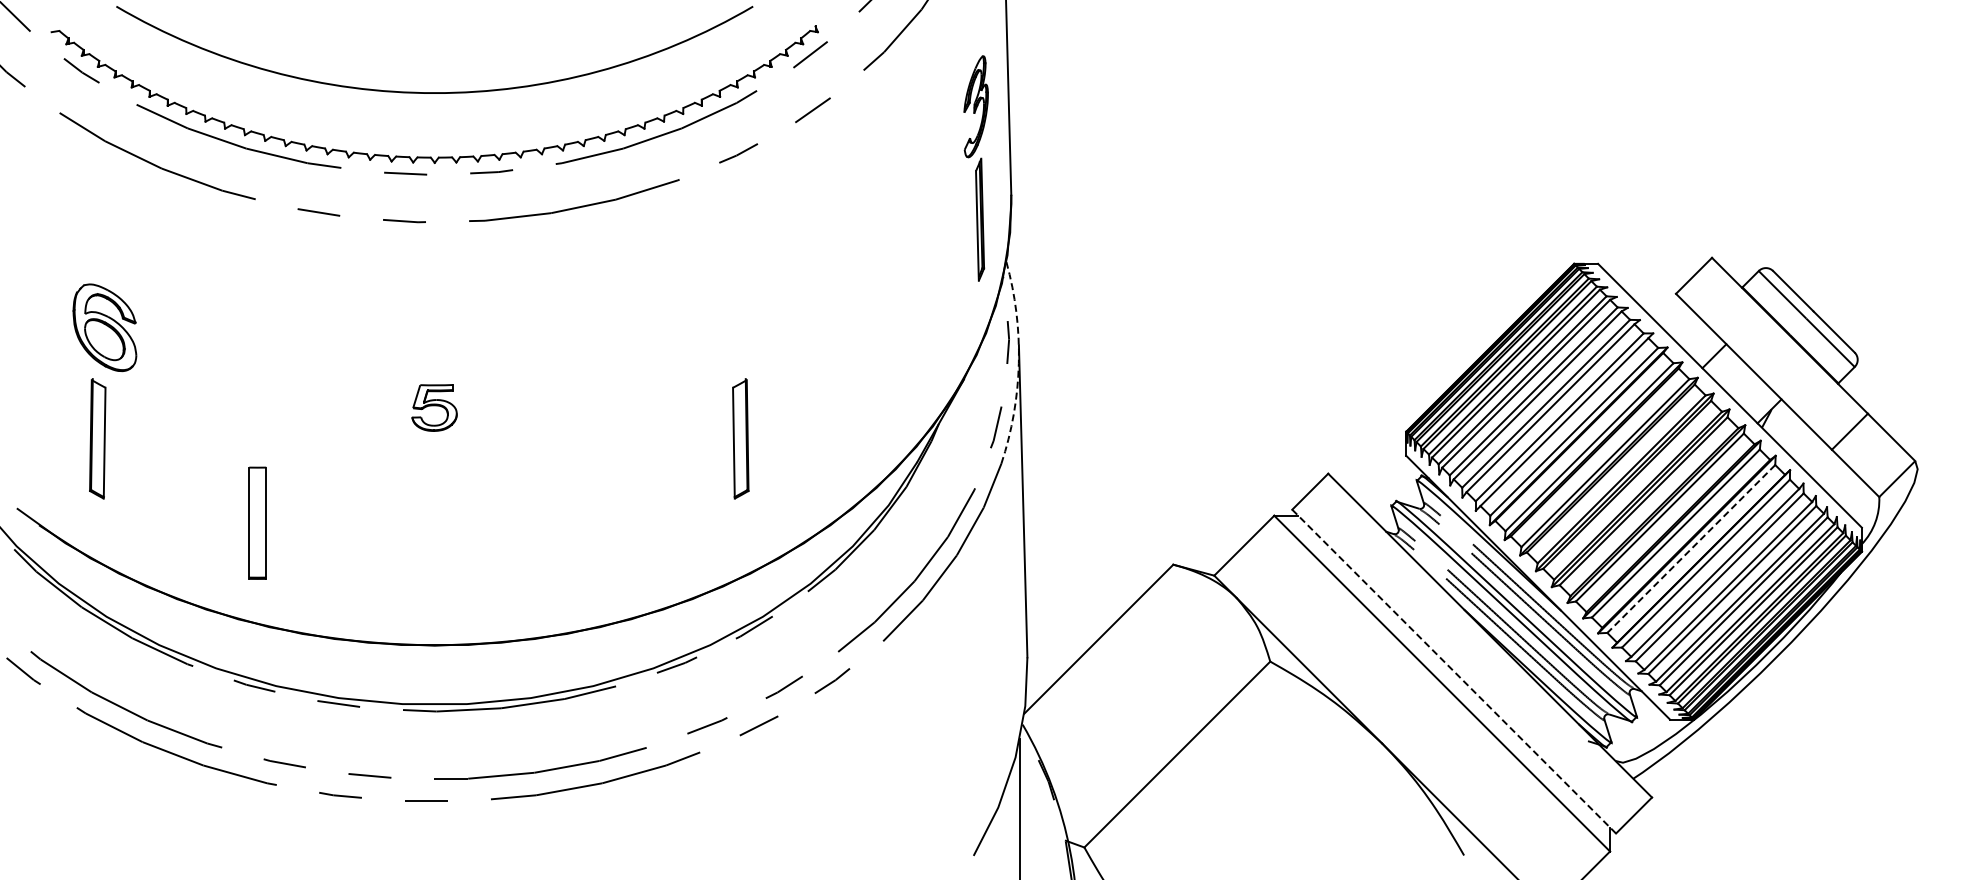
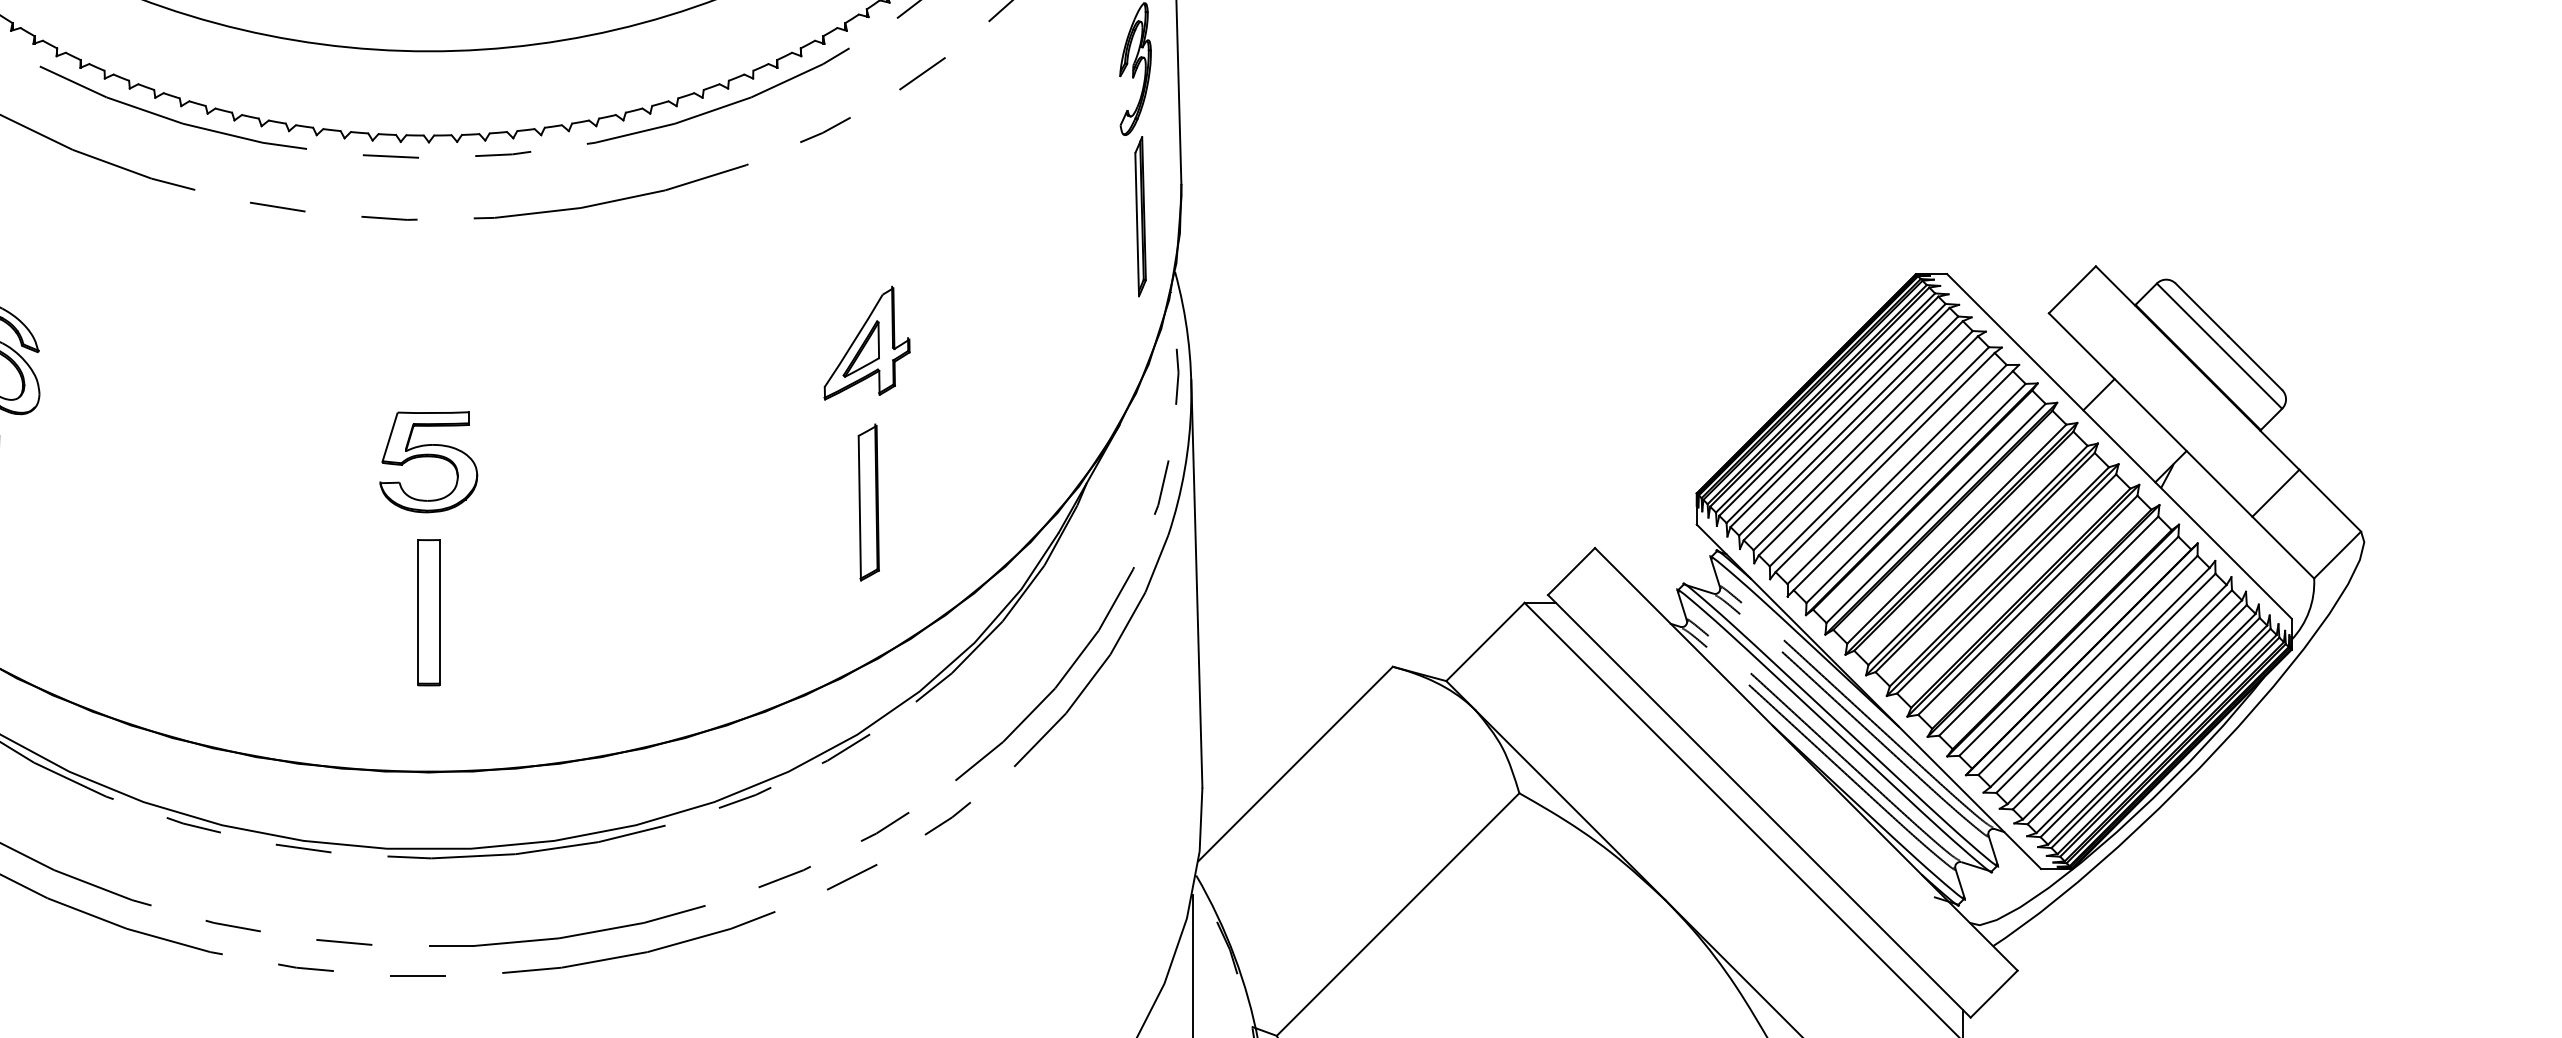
part: (770, 316) -> (867, 342), added
arc: (1018, 363) -> (1190, 404), dashed -> solid
part: (434, 407) -> (428, 461), size x1.67
part: (740, 438) -> (868, 502), moved
part: (257, 522) -> (428, 611), moved
line: (1691, 549) -> (2069, 646), dashed -> solid
line: (1454, 671) -> (1759, 806), dashed -> solid

